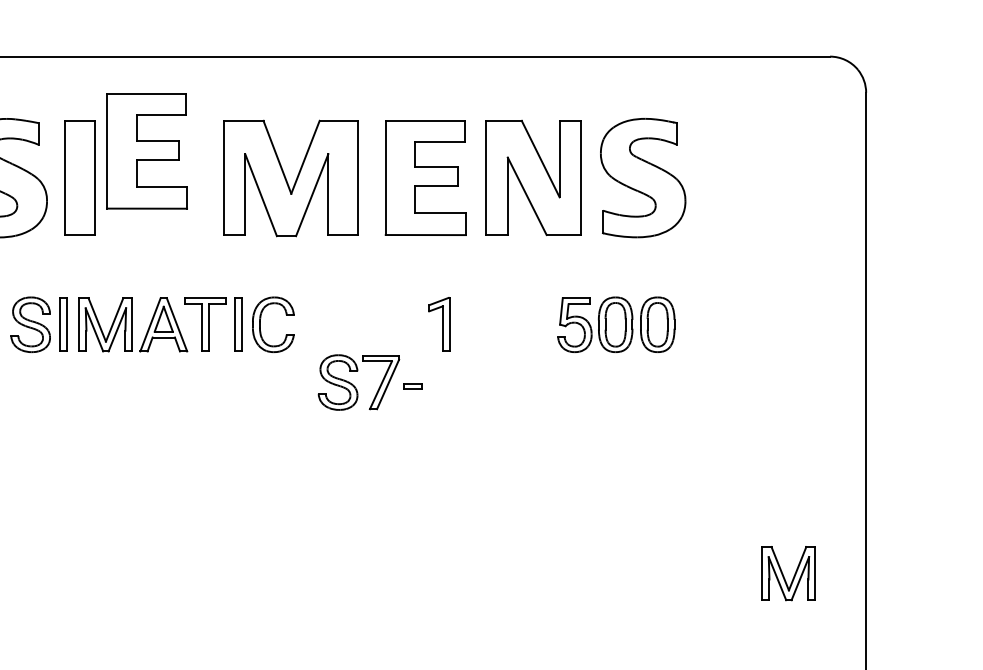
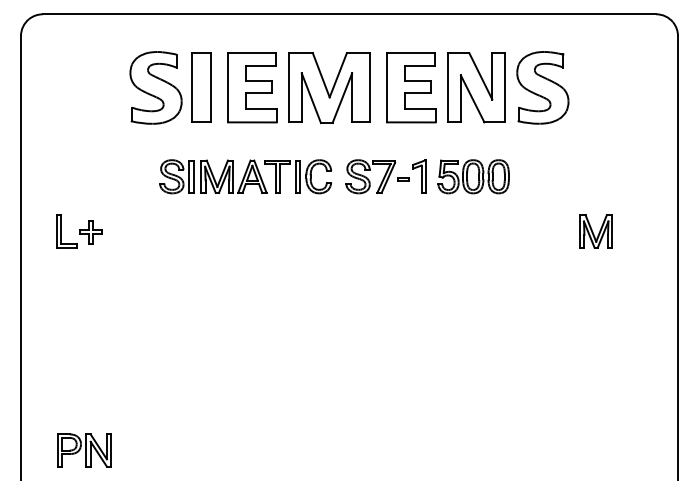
part: (147, 151) -> (252, 87), moved
part: (616, 324) -> (473, 176), moved
part: (370, 382) -> (377, 176), moved
part: (787, 573) -> (595, 231), moved

